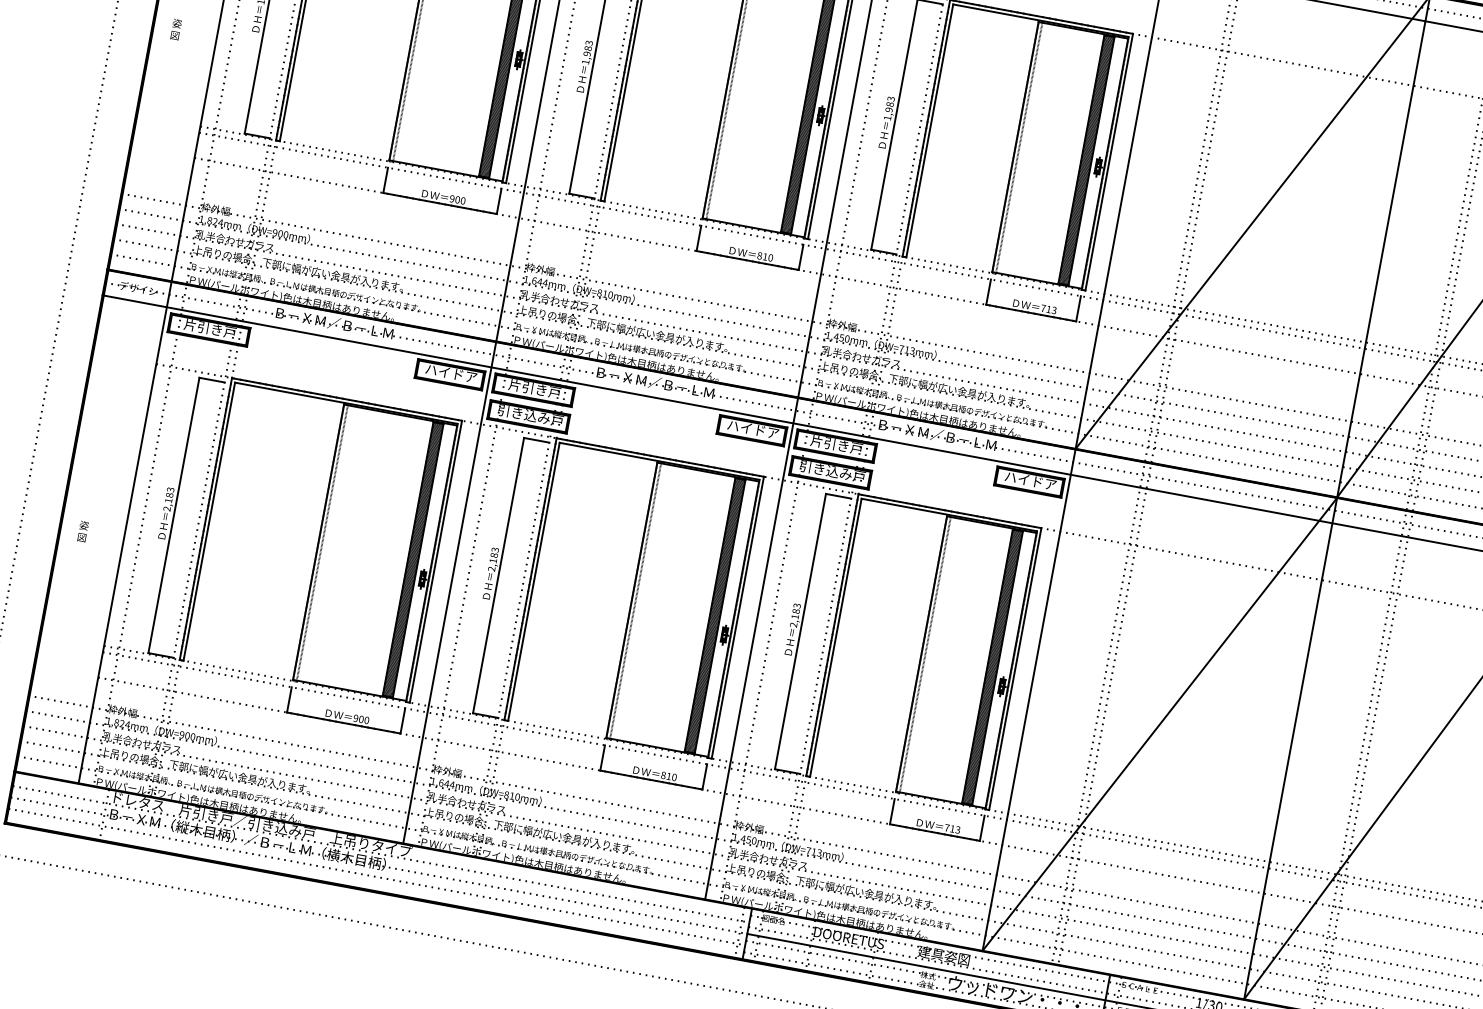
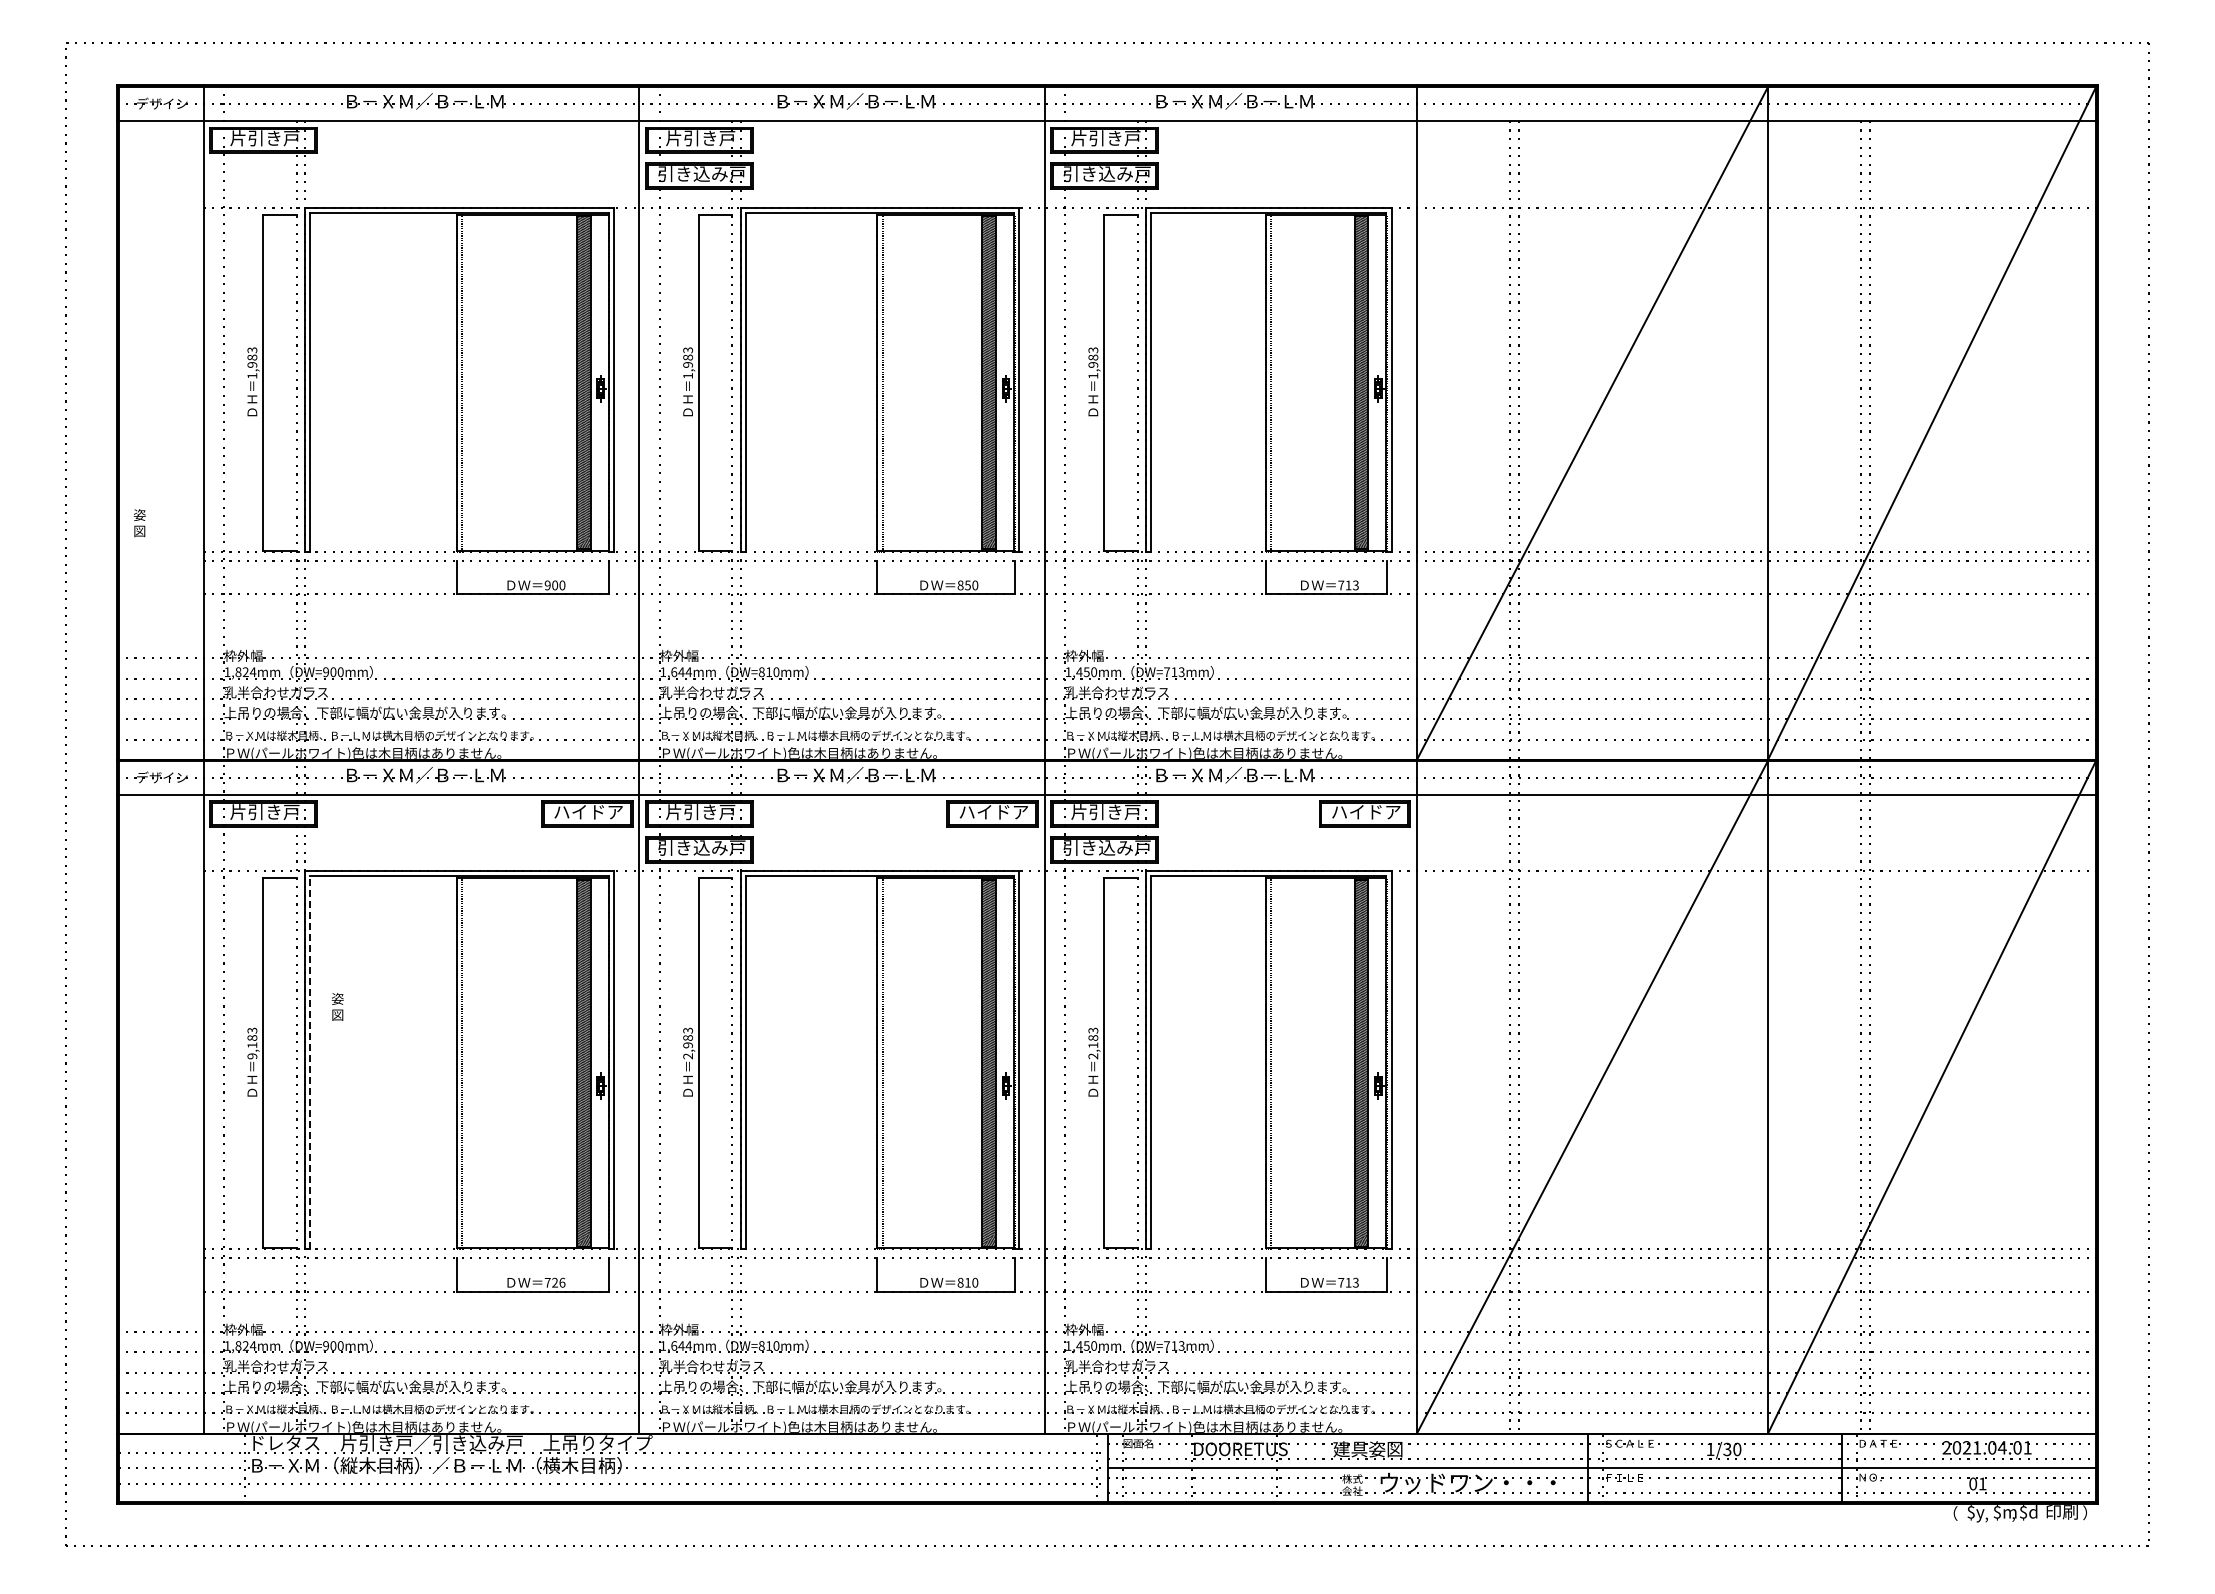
text: (175, 29) -> (139, 523), moved
text: (764, 256) -> (967, 585), 810 -> 850
text: (167, 509) -> (252, 1056), 2,183 -> 9,183
line: (209, 521) -> (310, 1062), solid -> dashed
text: (82, 531) -> (337, 1006), moved
text: (493, 561) -> (688, 1045), 2,183 -> 2,983
text: (360, 719) -> (554, 1282), 900 -> 726

